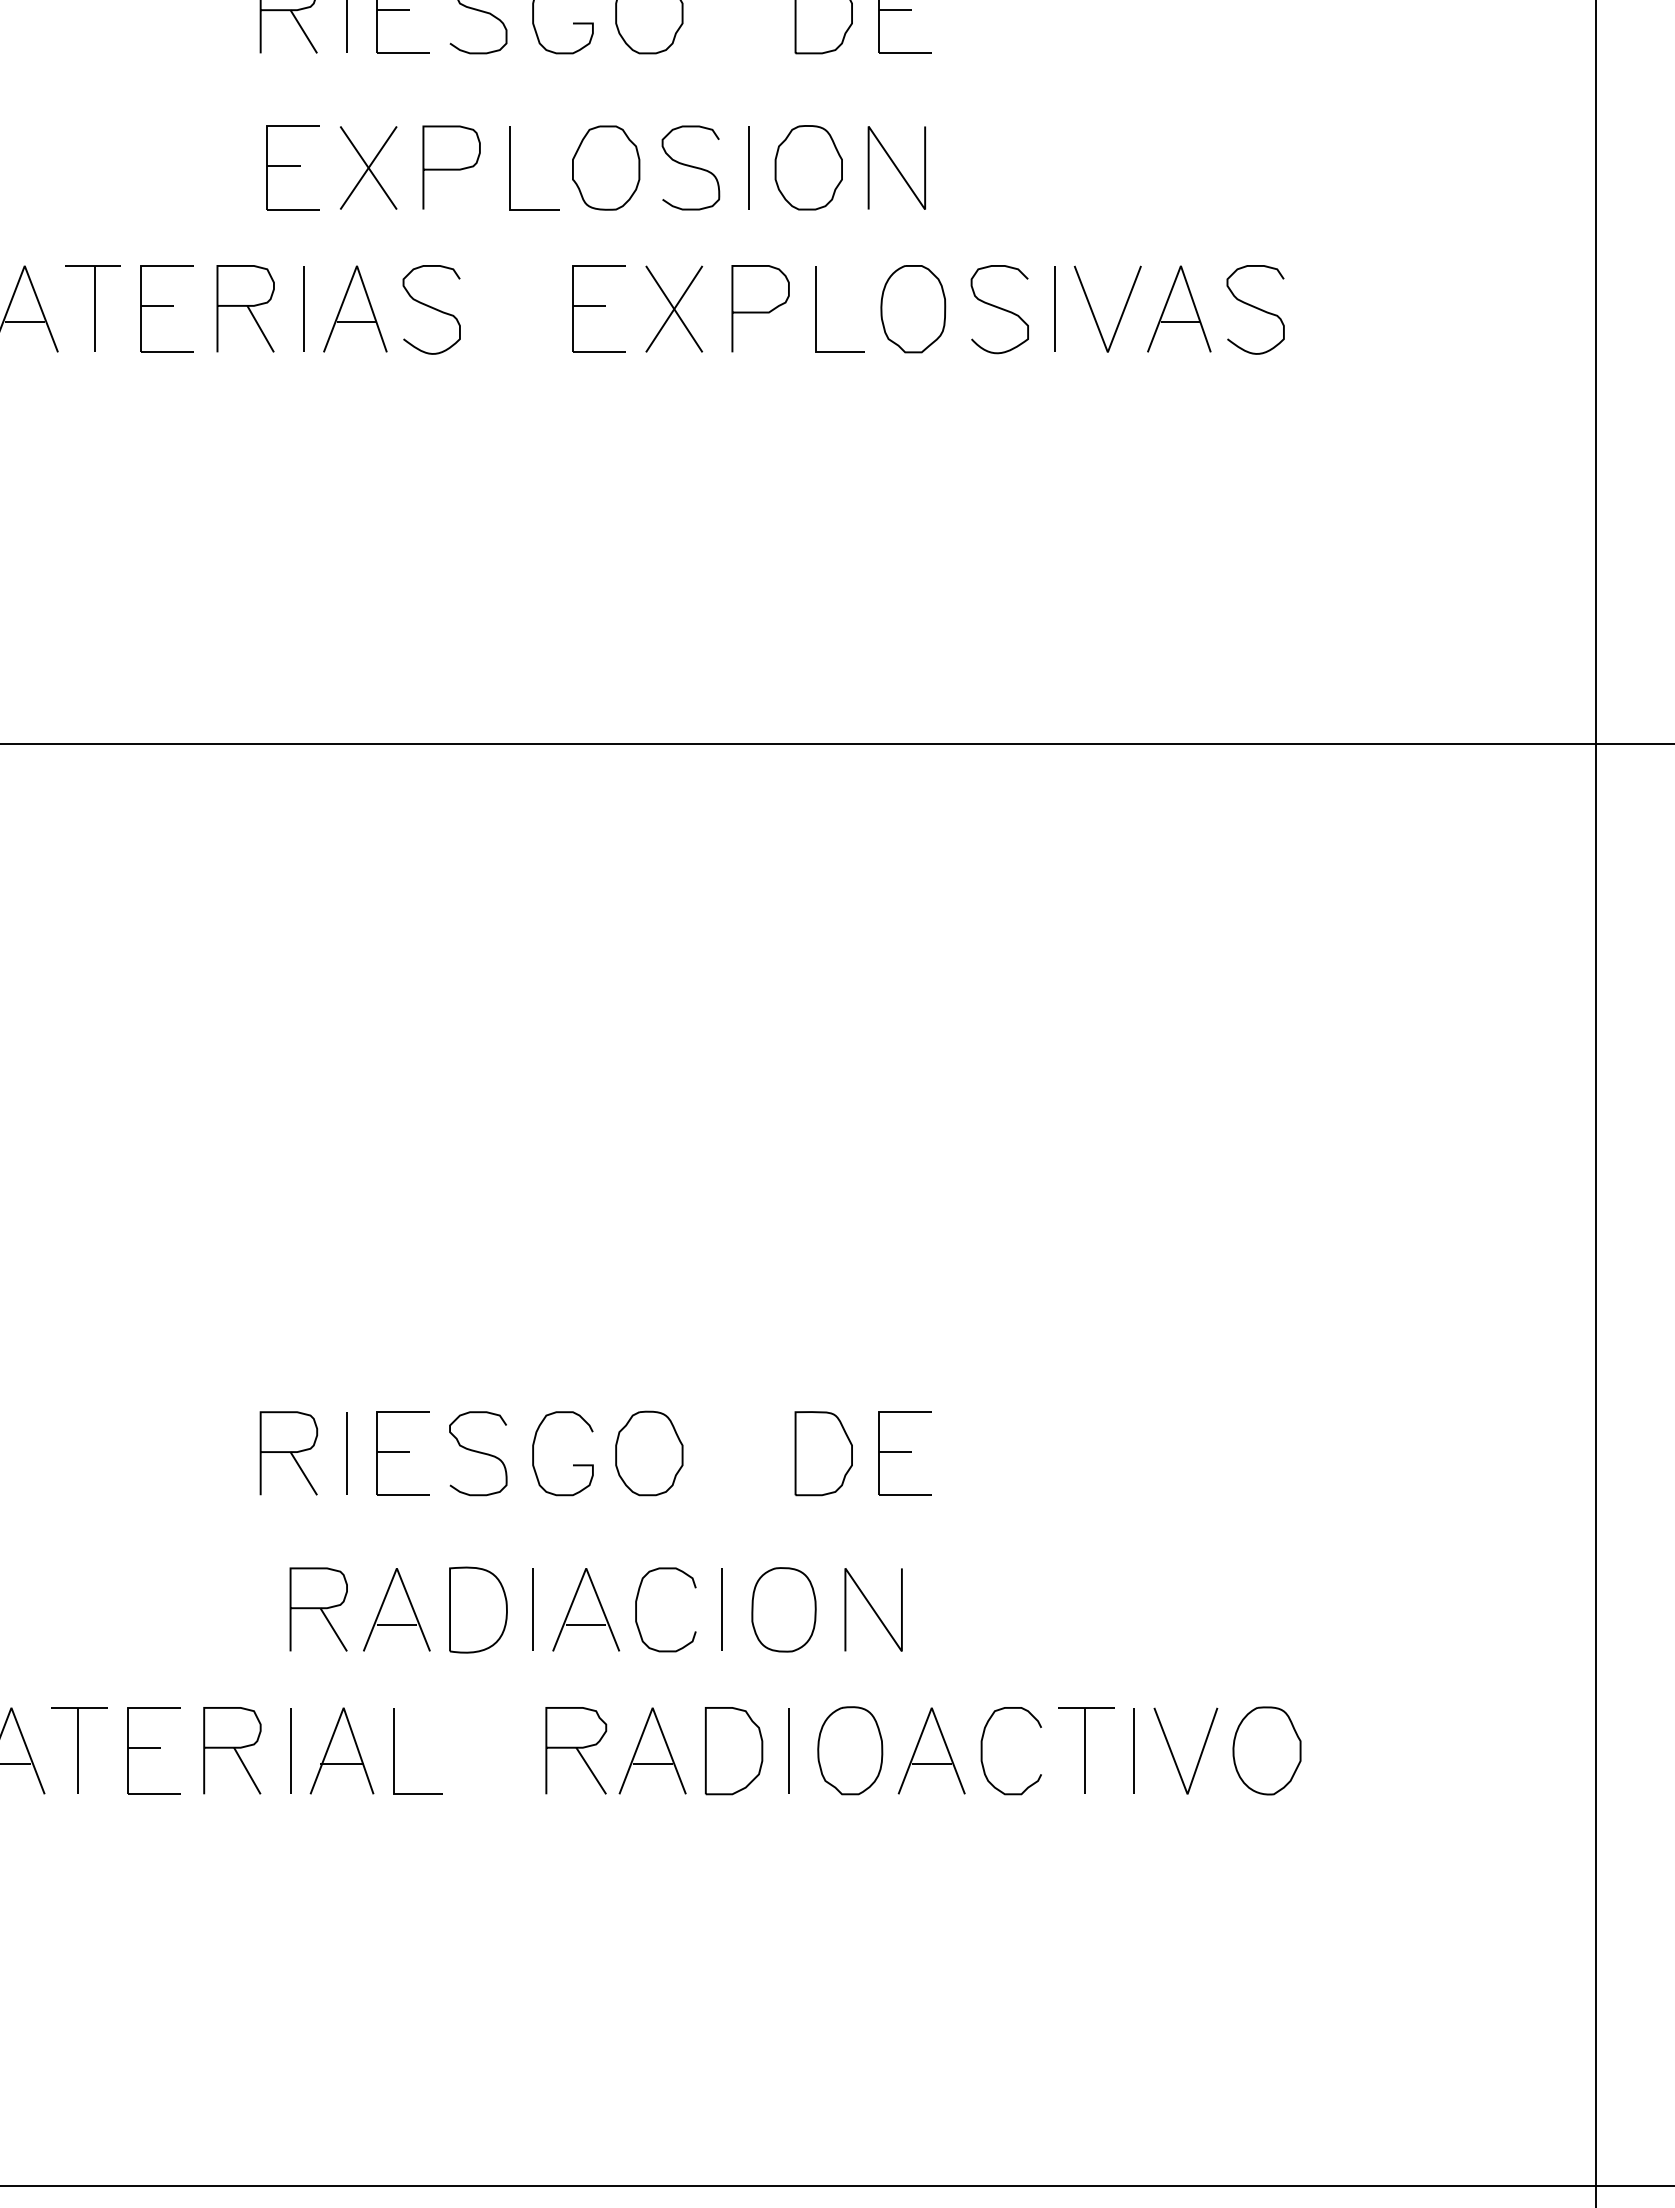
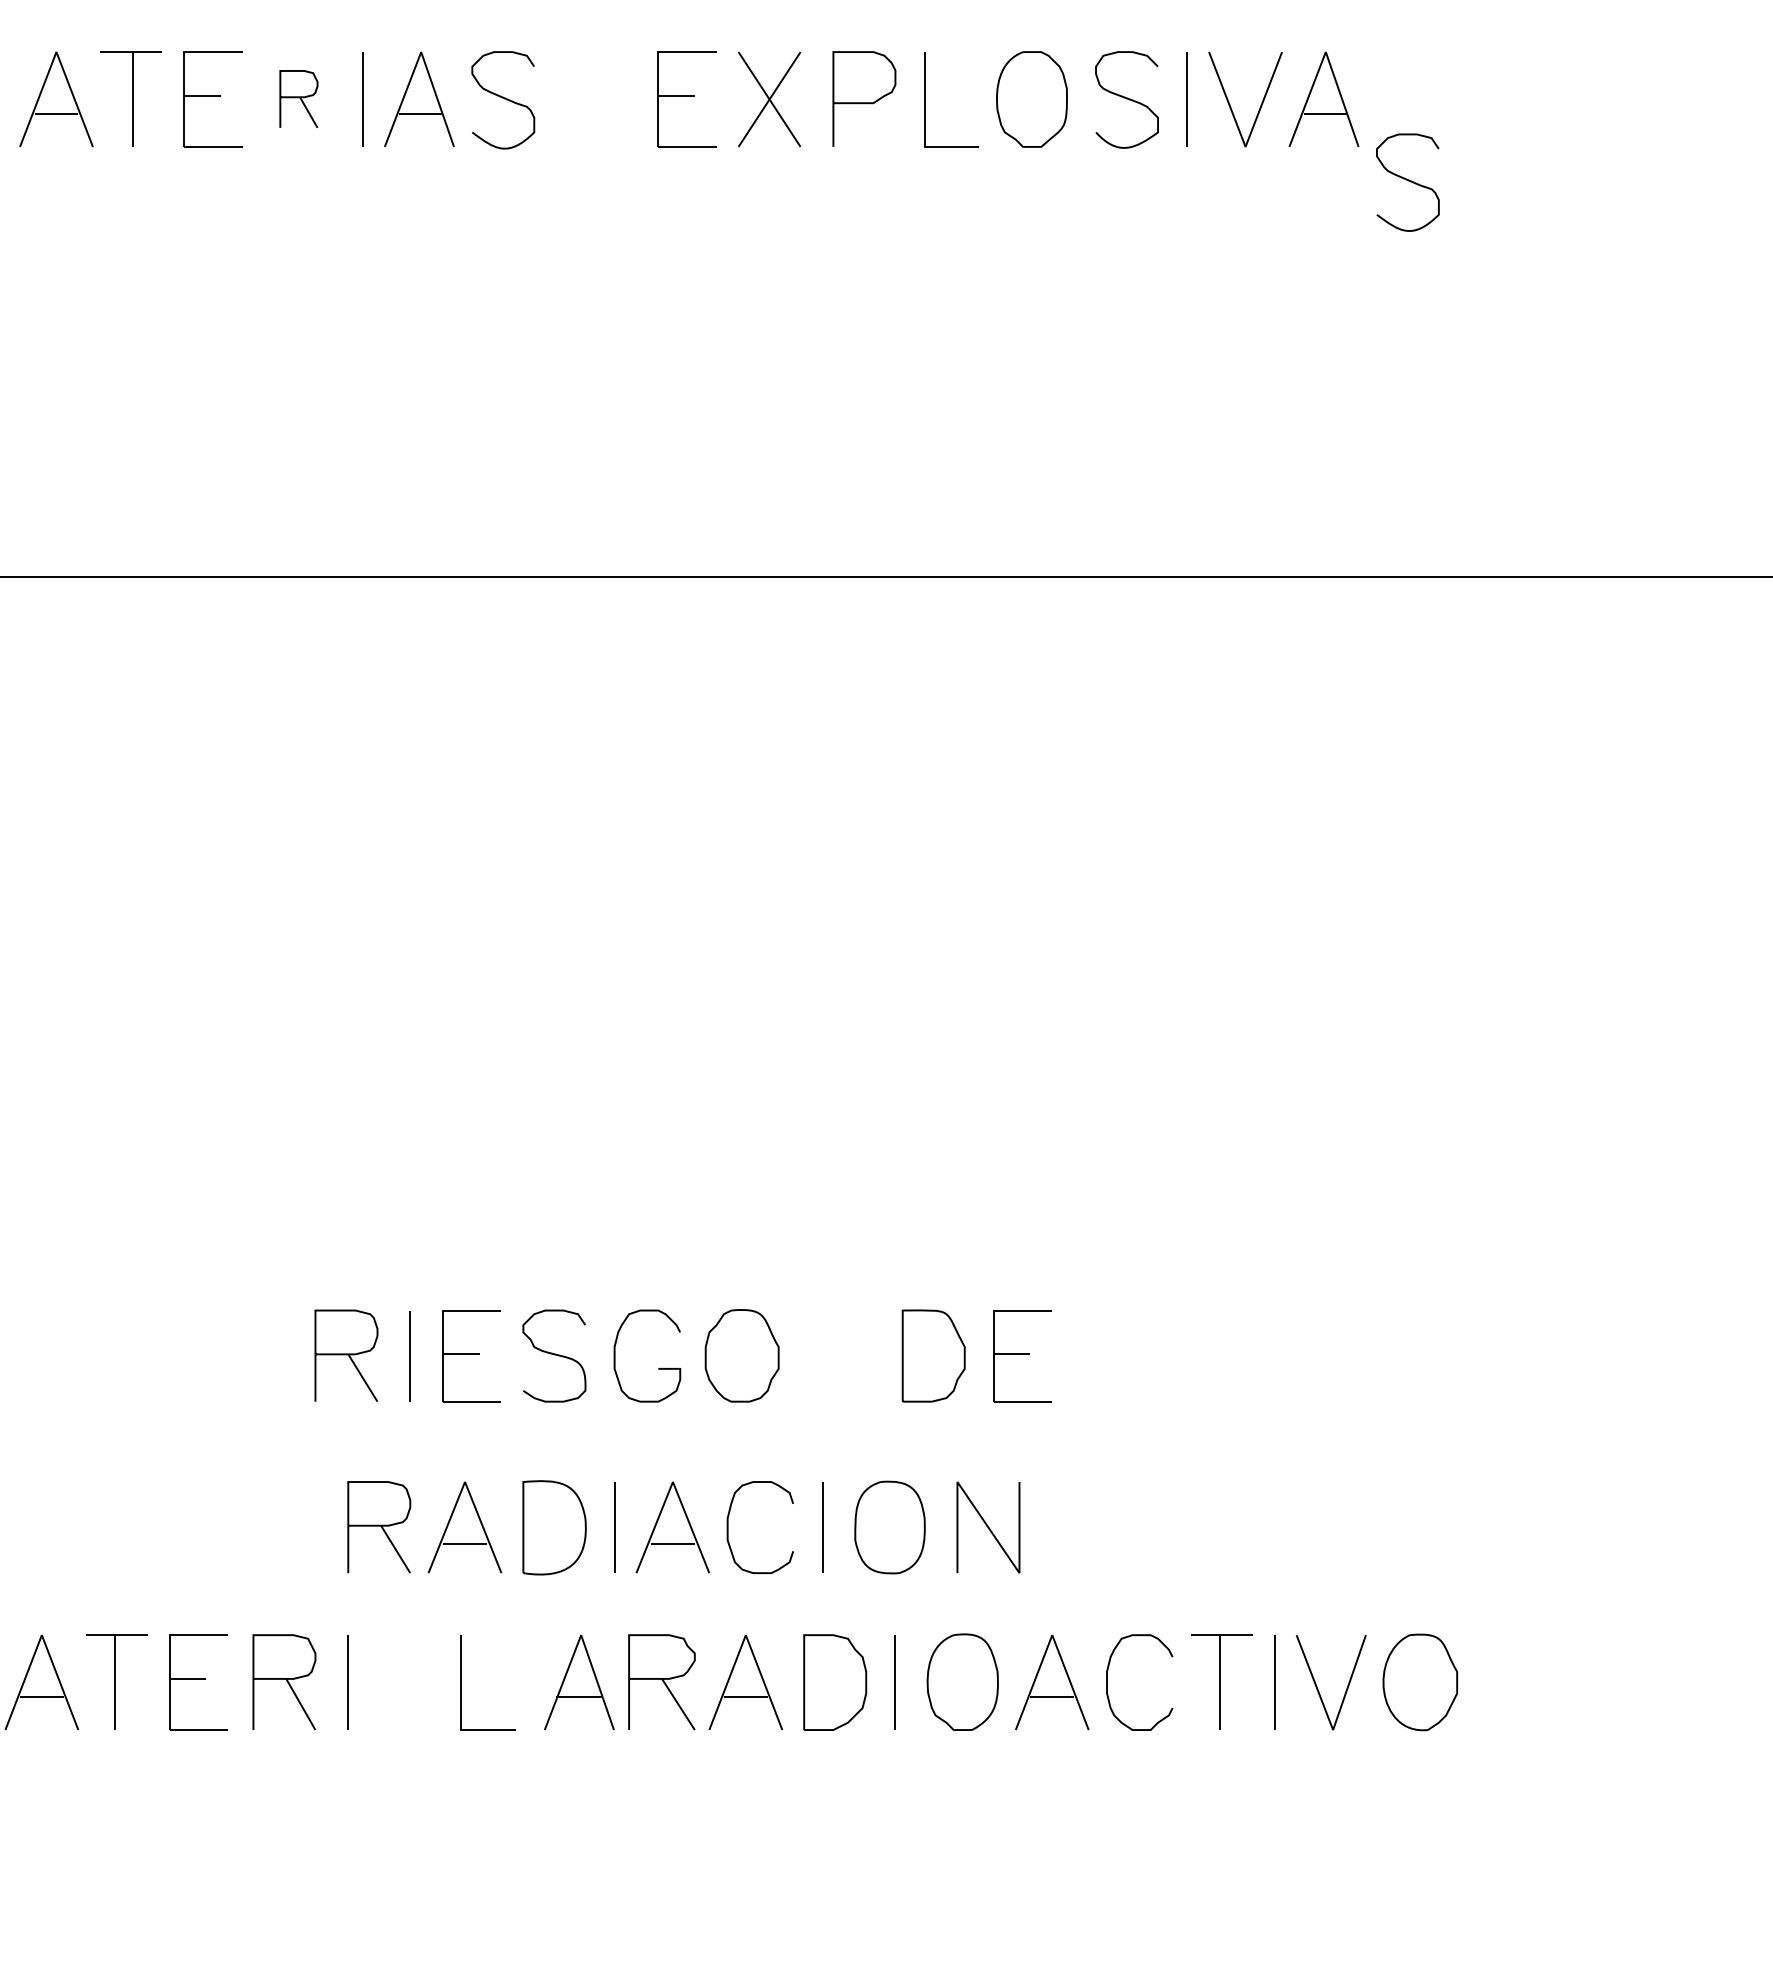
part: (245, 308) -> (298, 98), size x0.6
curve: (1255, 308) -> (1407, 181), moved
part: (341, 1750) -> (578, 1681), moved

